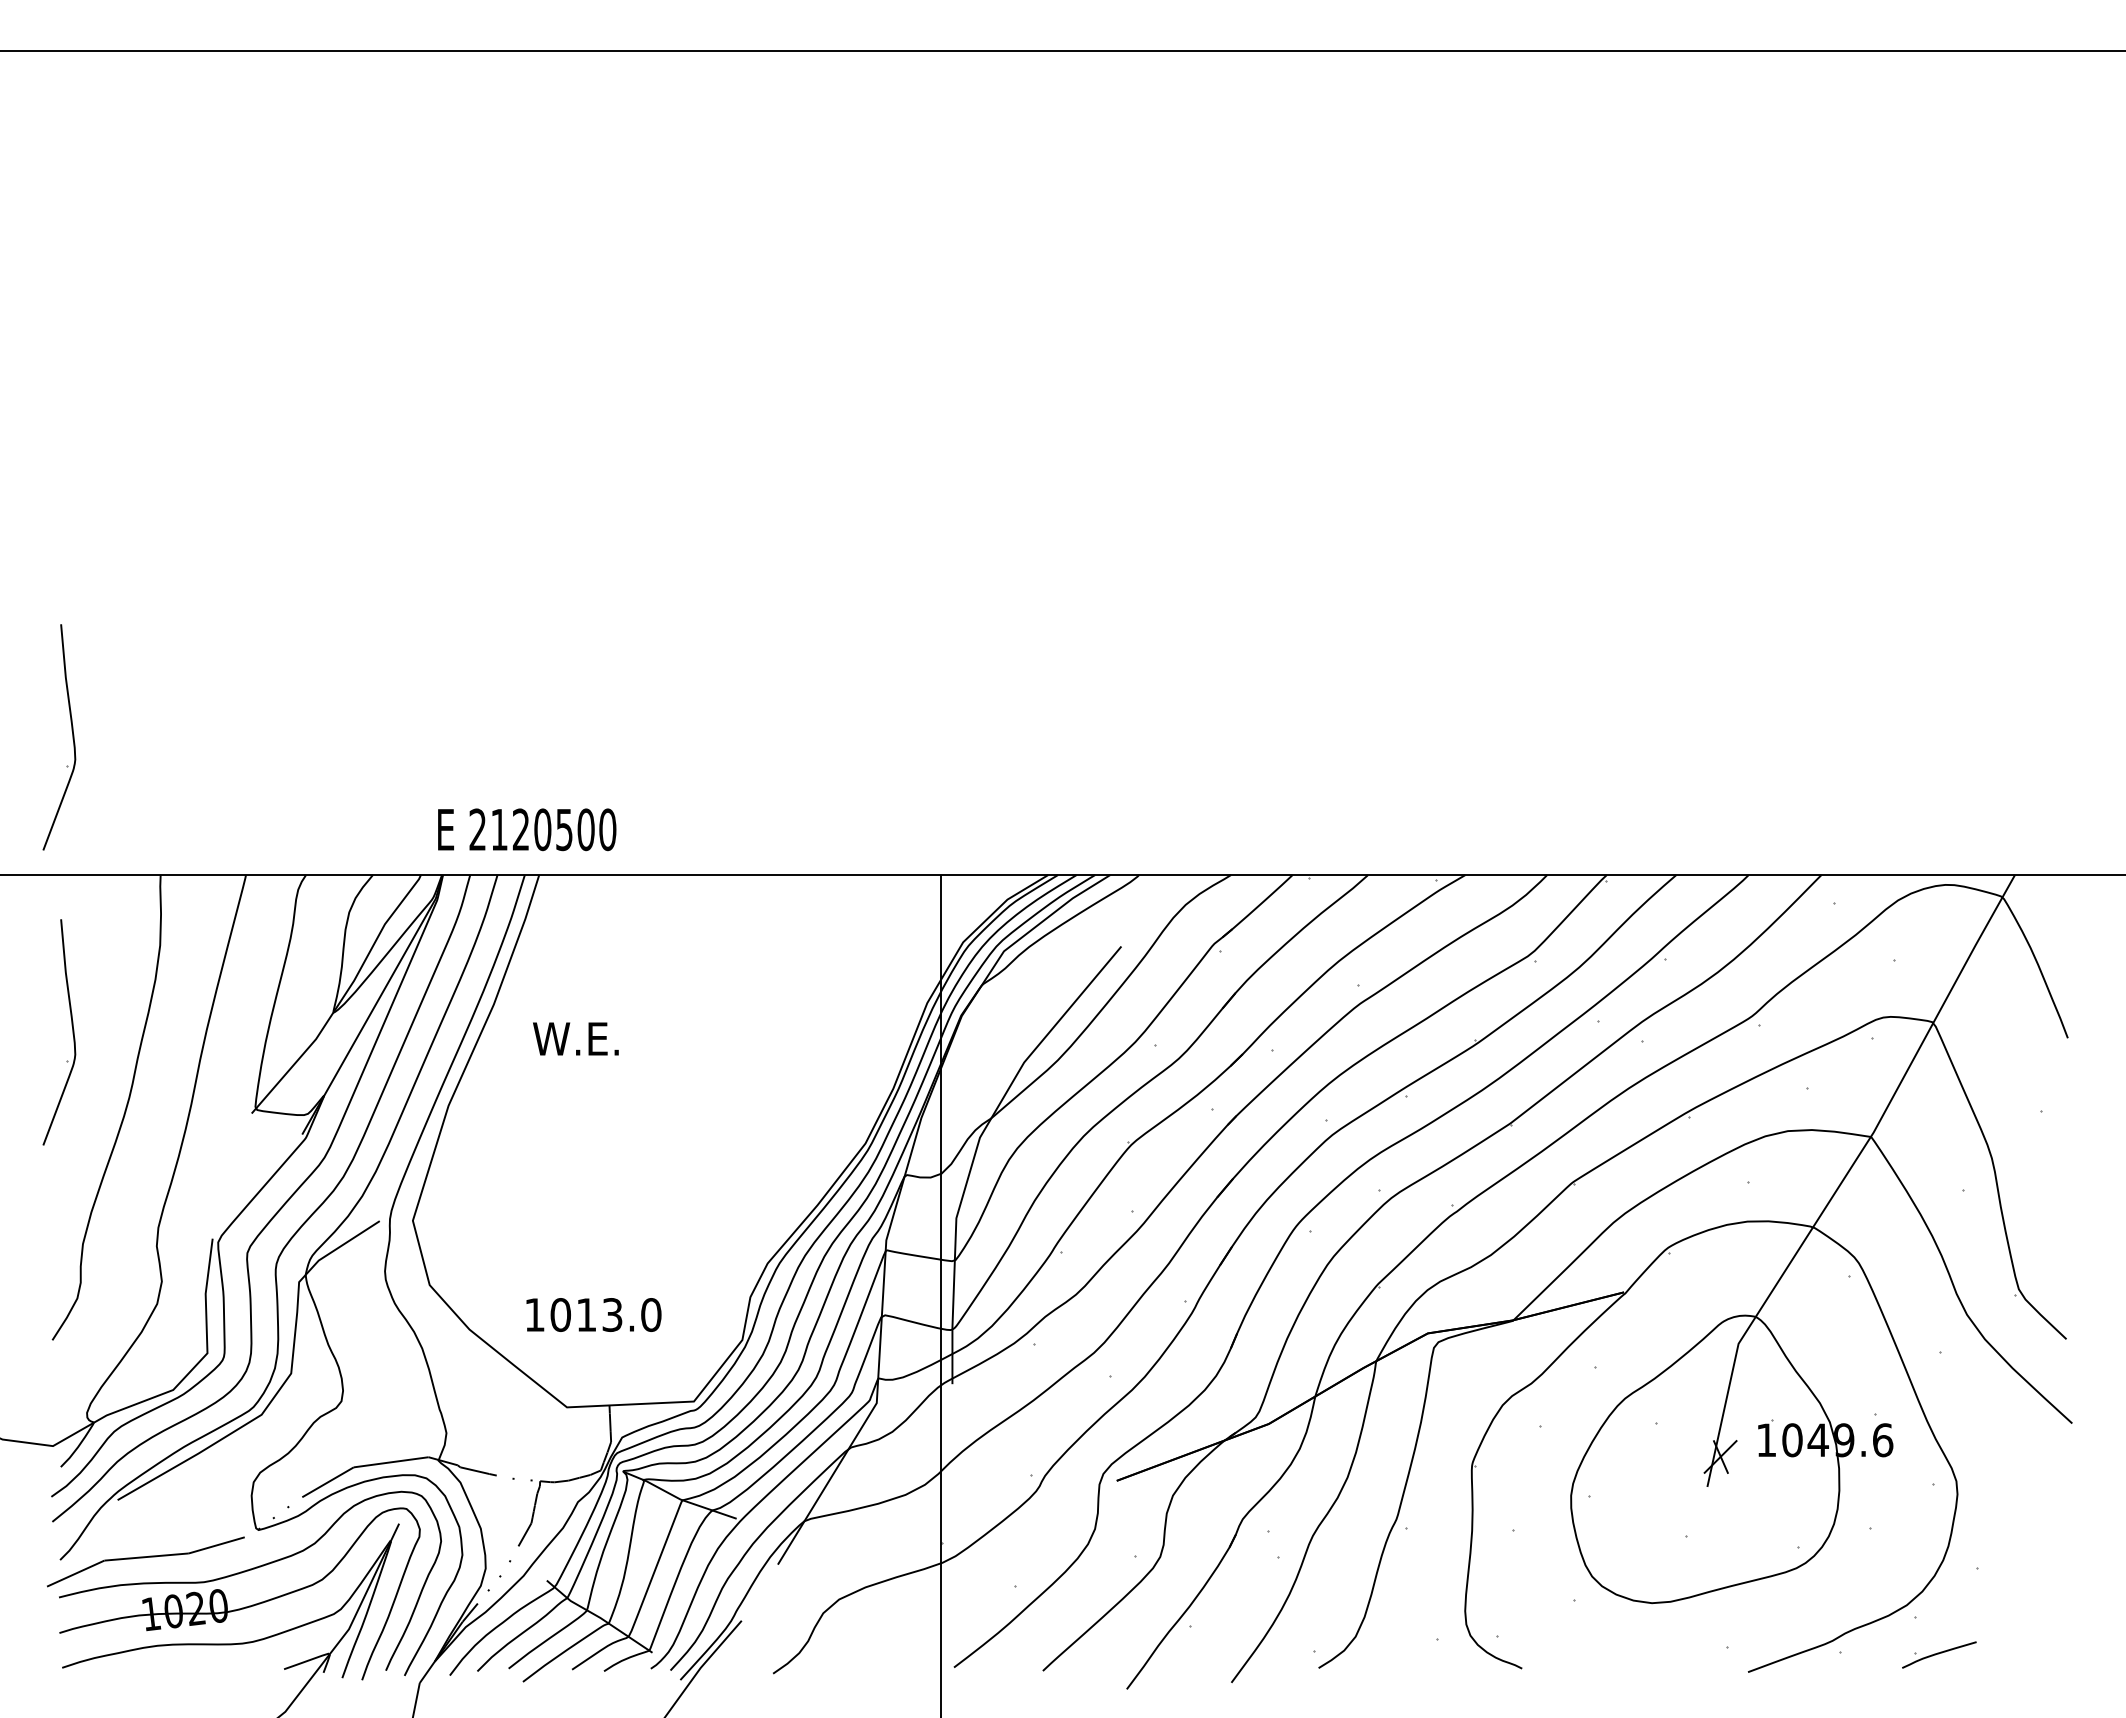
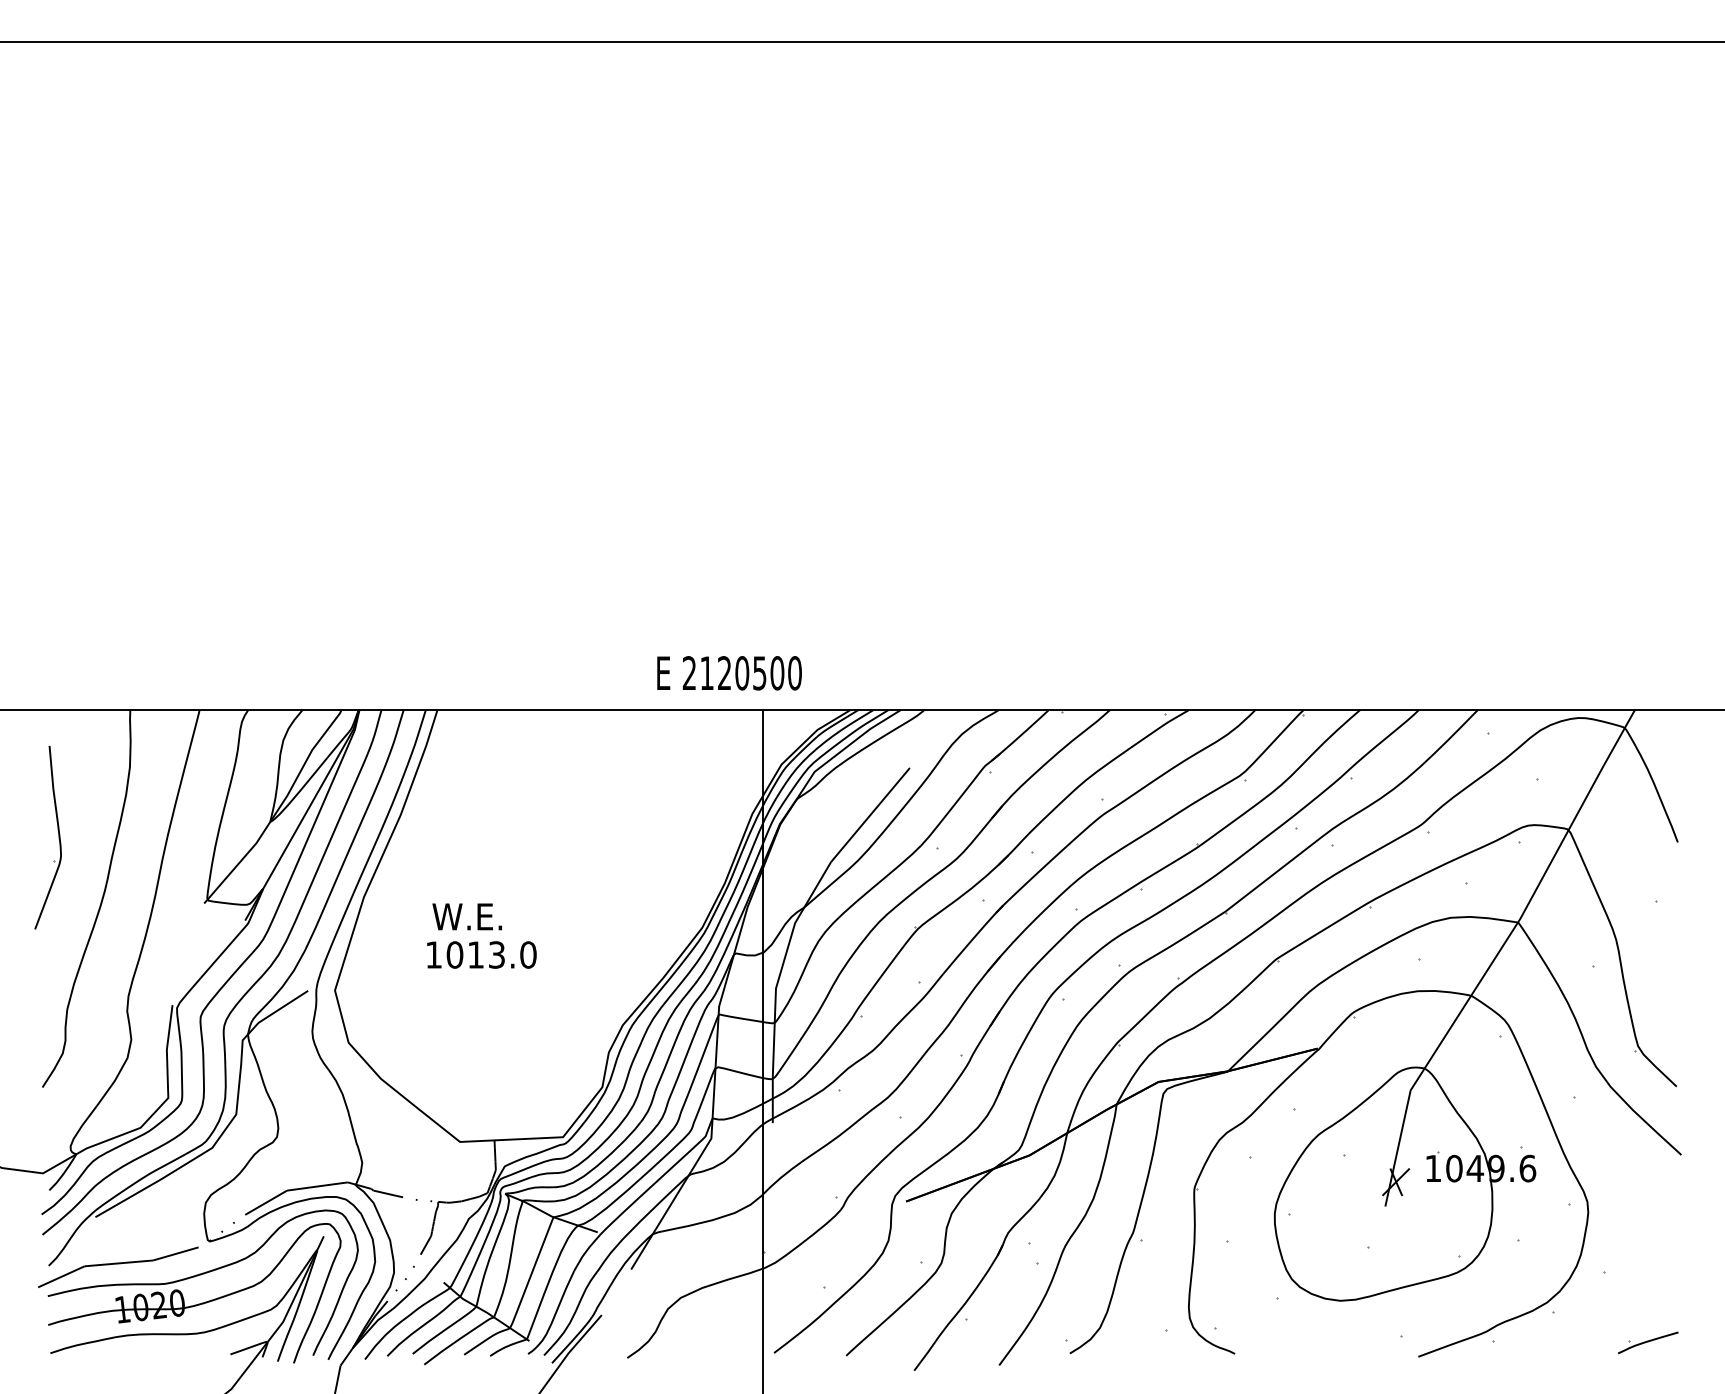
part: (72, 737) -> (58, 598), removed
text: (527, 829) -> (729, 673), moved
text: (575, 1038) -> (466, 916), moved
text: (593, 1314) -> (481, 954), moved
part: (1939, 1654) -> (1648, 1342), moved

